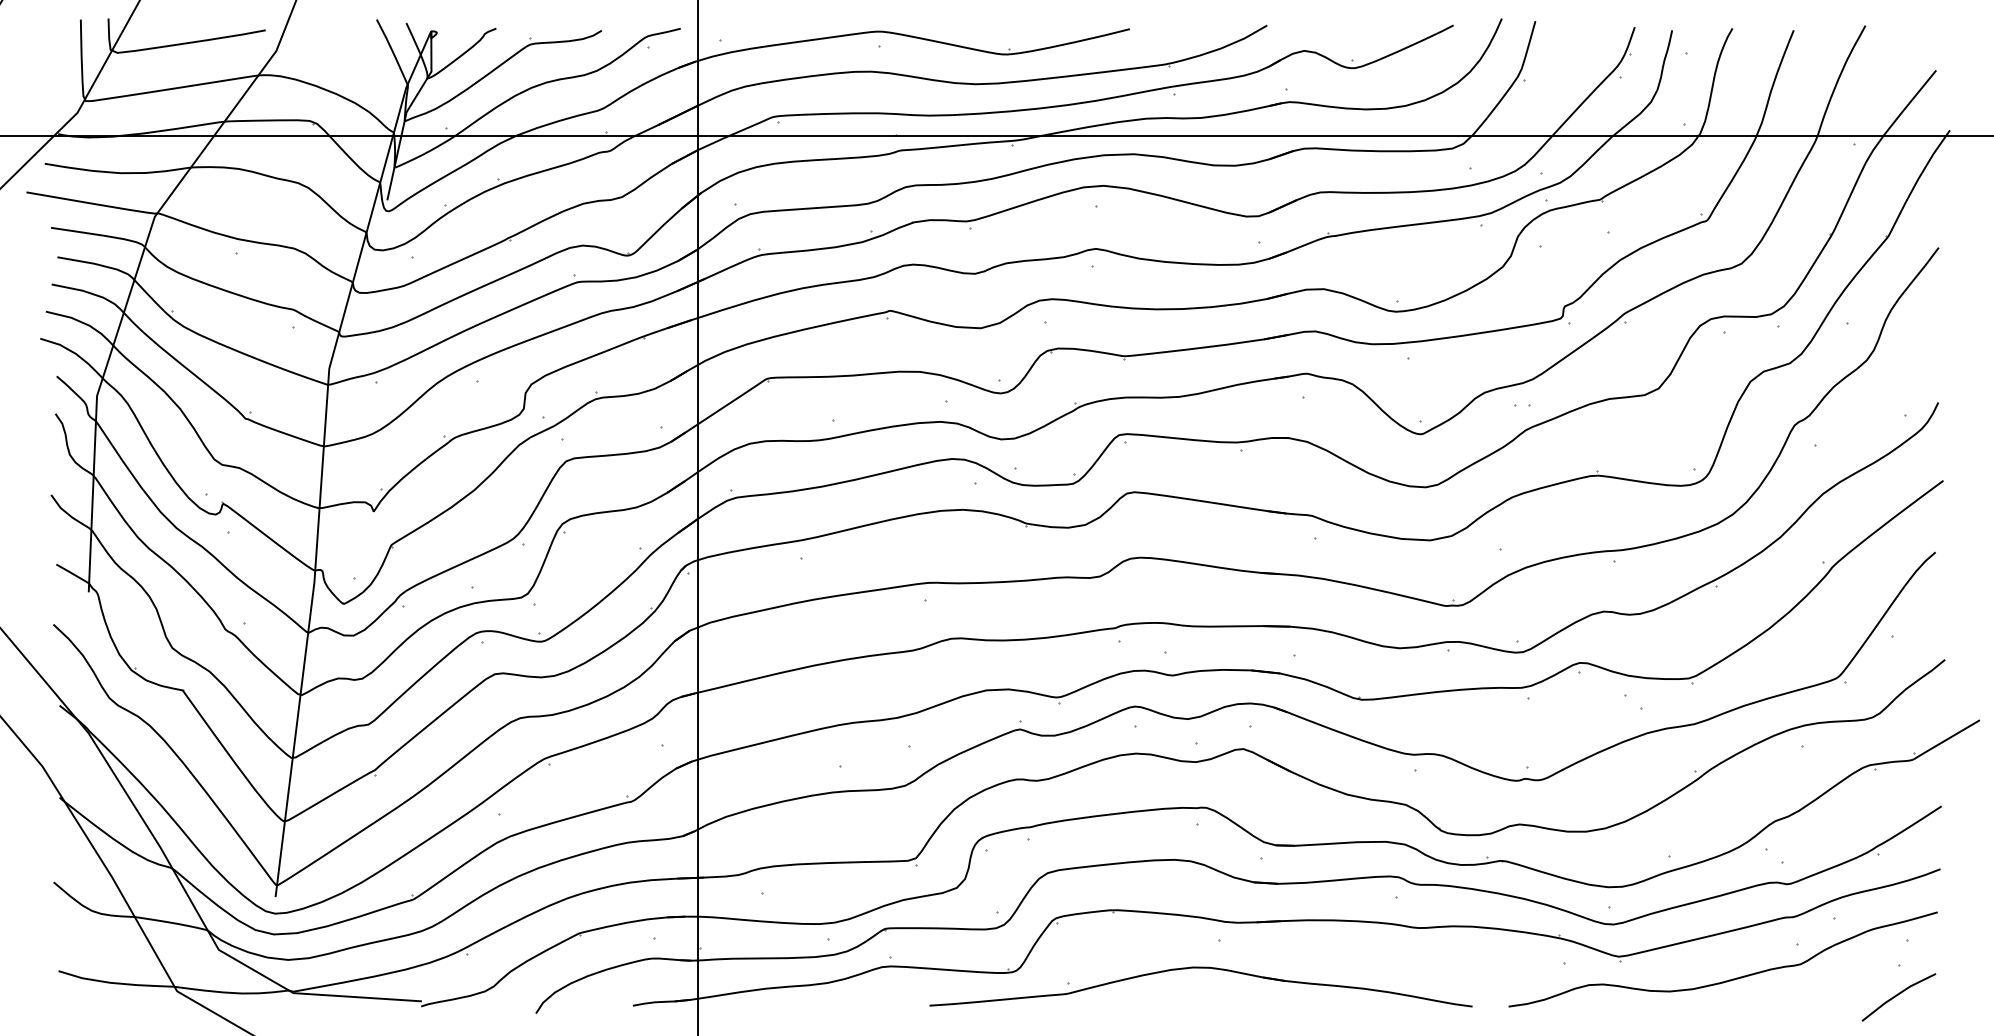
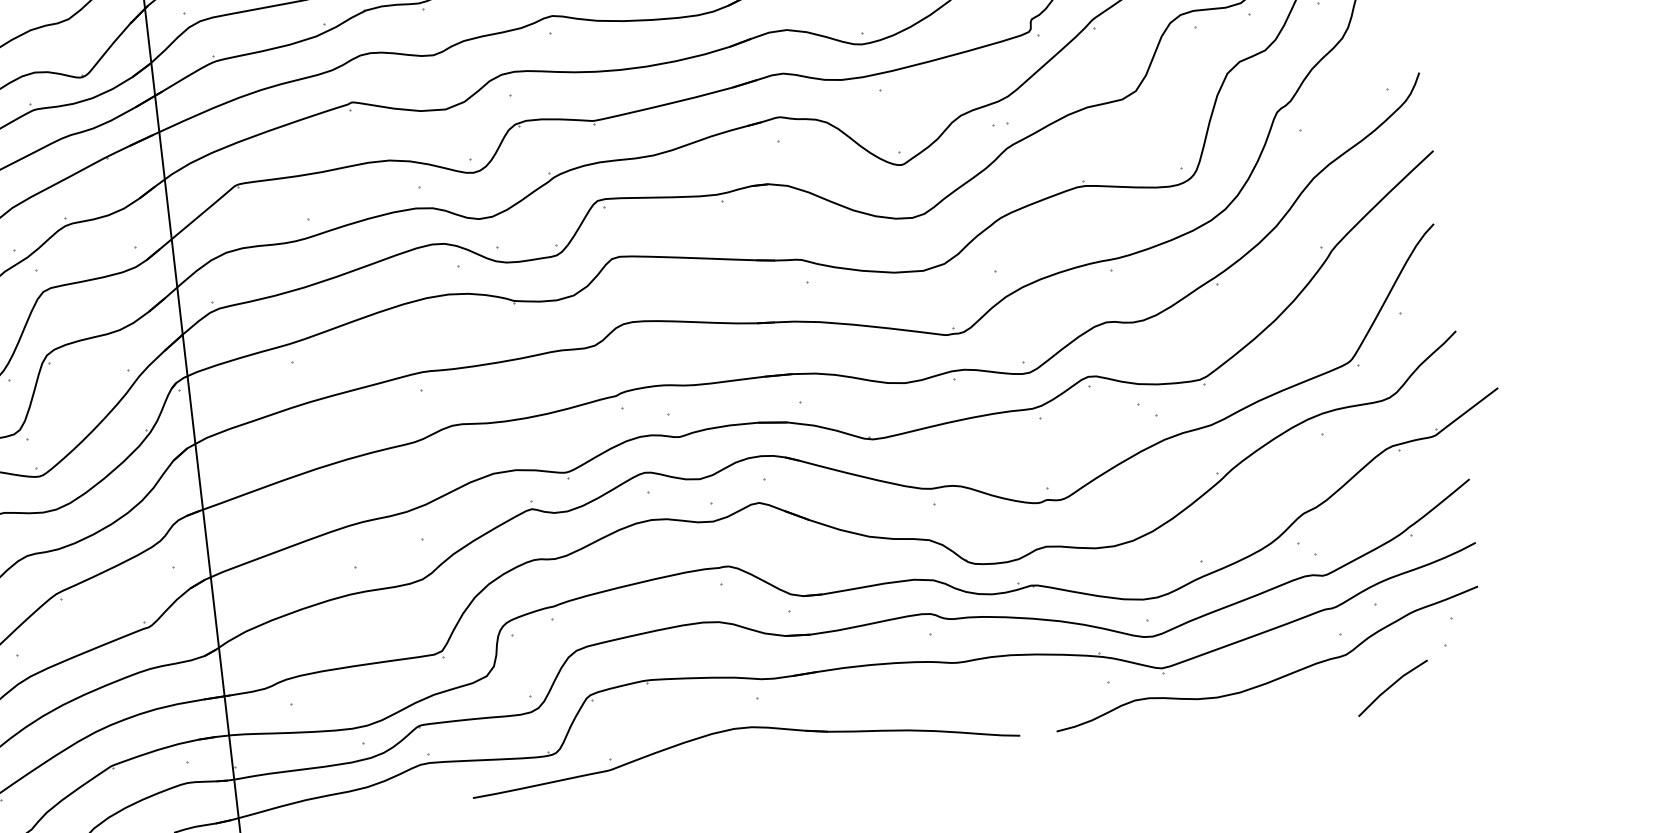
line: (1898, 995) -> (1392, 686), moved

